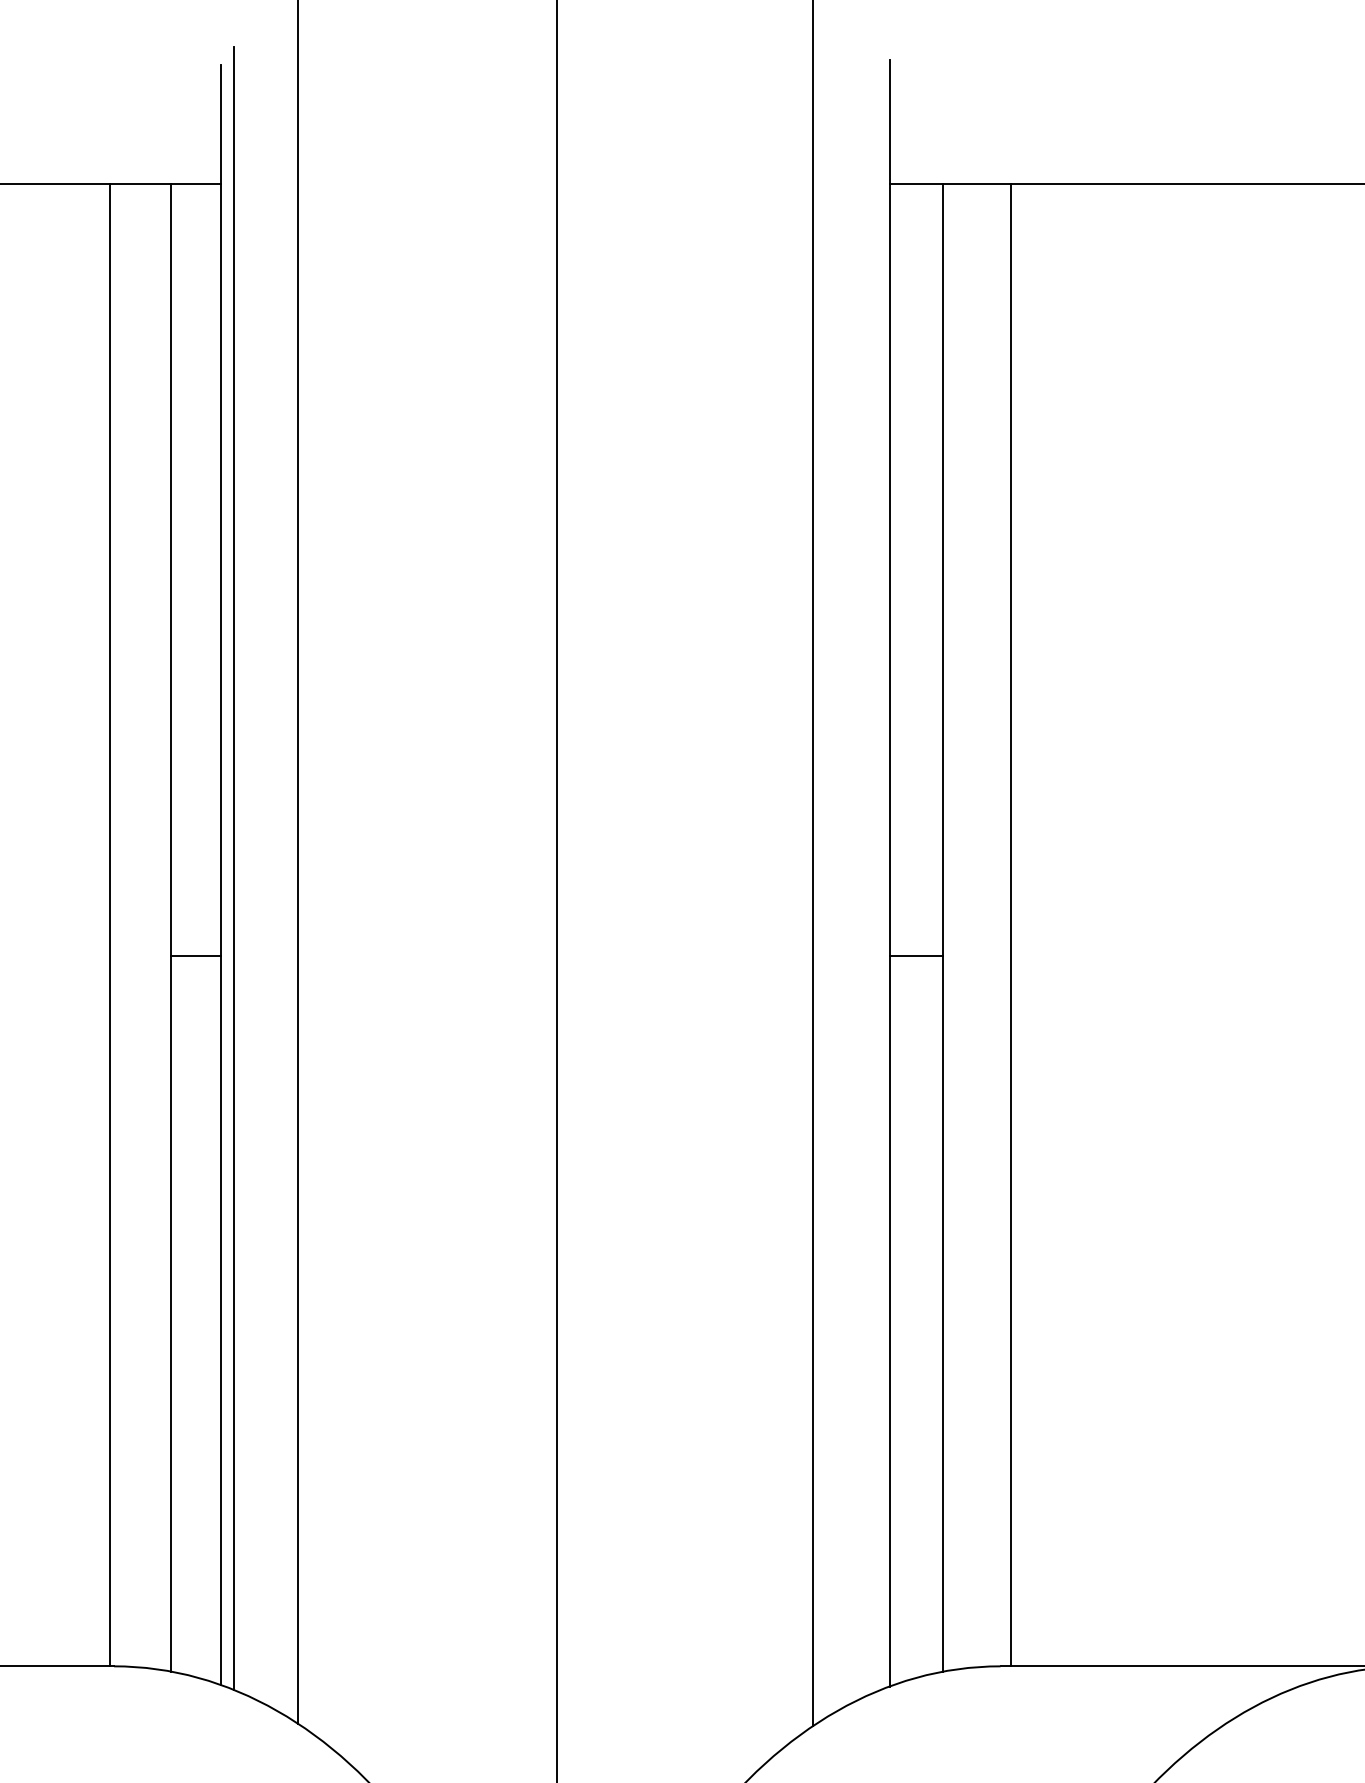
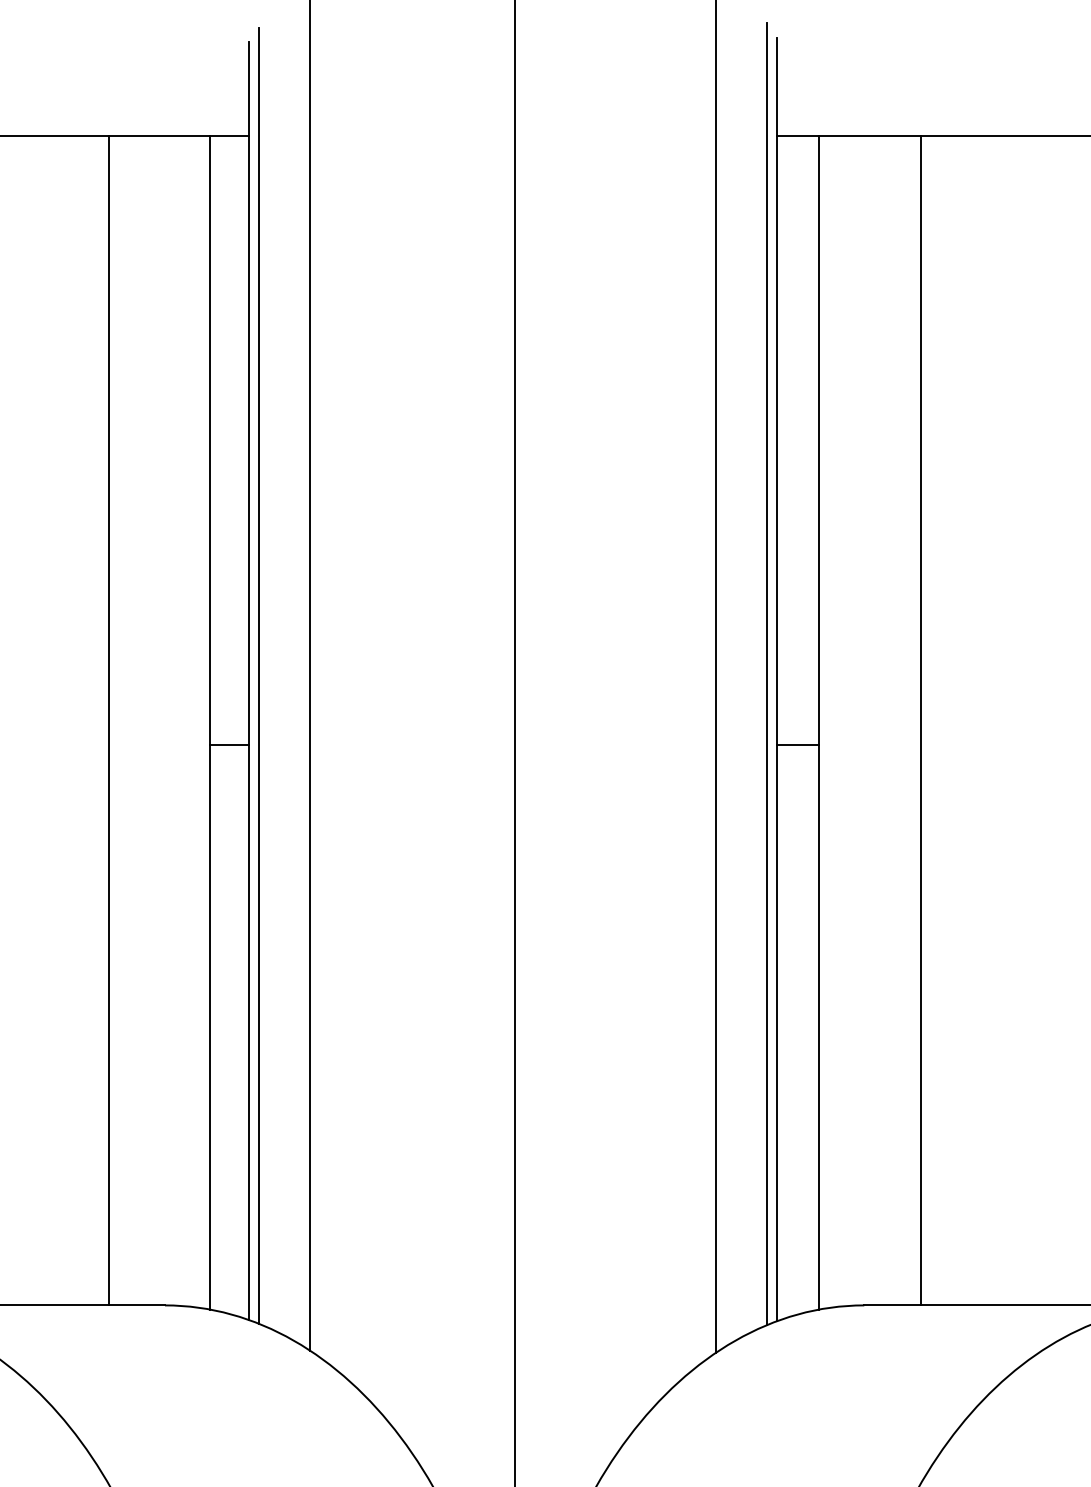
line: (876, 865) -> (766, 673), added
line: (109, 924) -> (108, 720), moved
line: (1010, 924) -> (920, 720), moved

